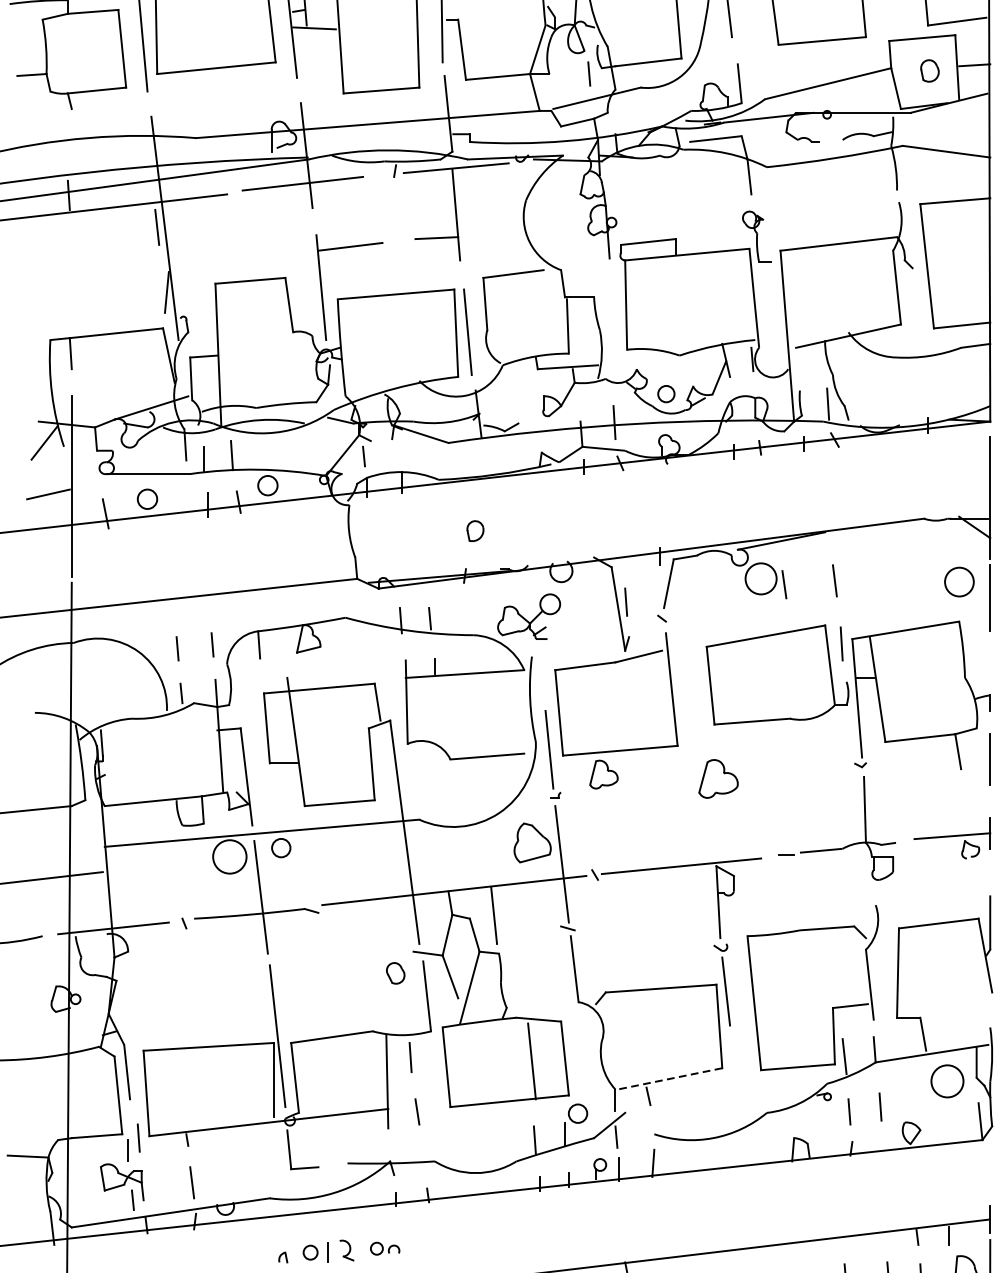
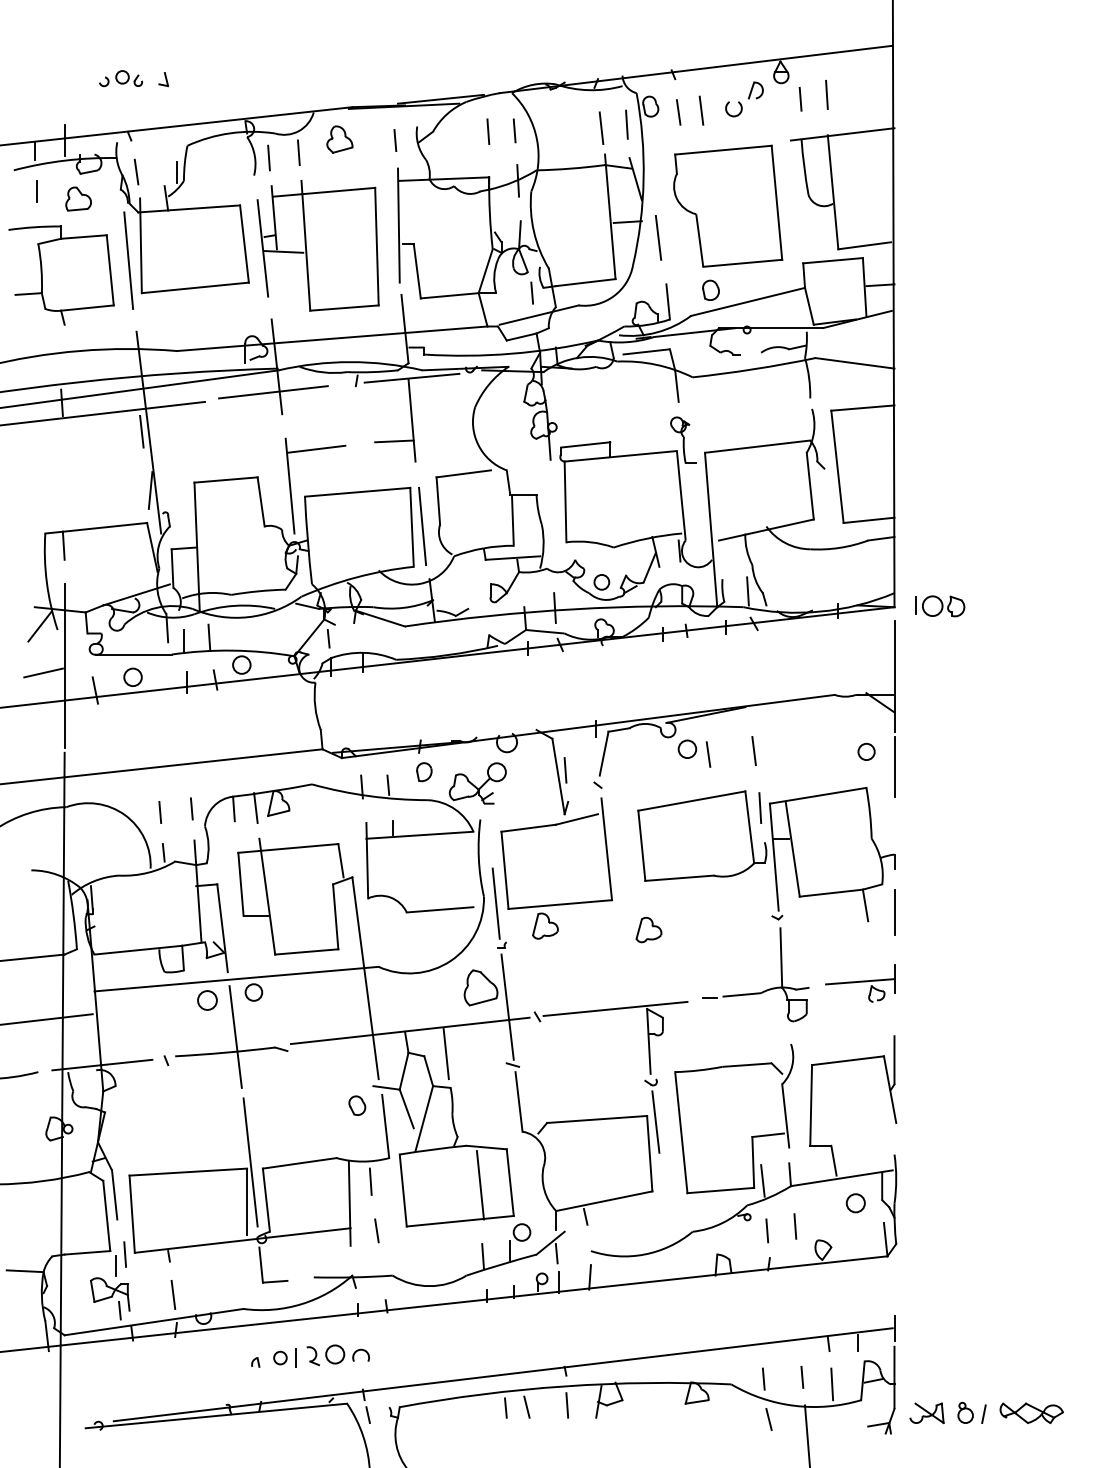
part: (929, 69) -> (710, 289), moved
part: (475, 531) -> (424, 772), moved
circle: (761, 579) -> (687, 749), size x0.62
circle: (959, 581) -> (866, 751), size x0.62
line: (283, 643) -> (255, 807), added
part: (717, 778) -> (648, 929), size x0.71
circle: (229, 856) -> (207, 1000), size x0.62
line: (669, 1079) -> (604, 1201), dashed -> solid
circle: (947, 1081) -> (855, 1203), size x0.62
part: (384, 1248) -> (347, 1354), size x1.67

